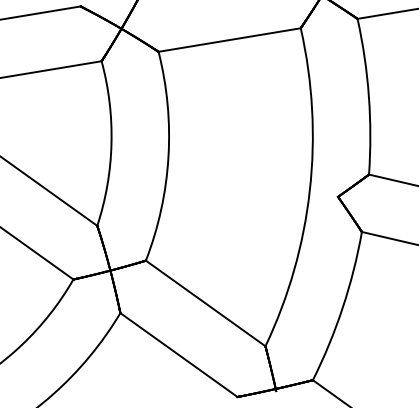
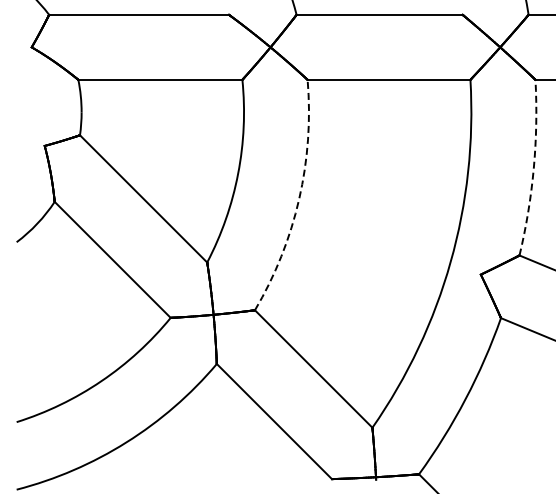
arc: (368, 96) -> (533, 168), solid -> dashed
arc: (168, 157) -> (299, 199), solid -> dashed

